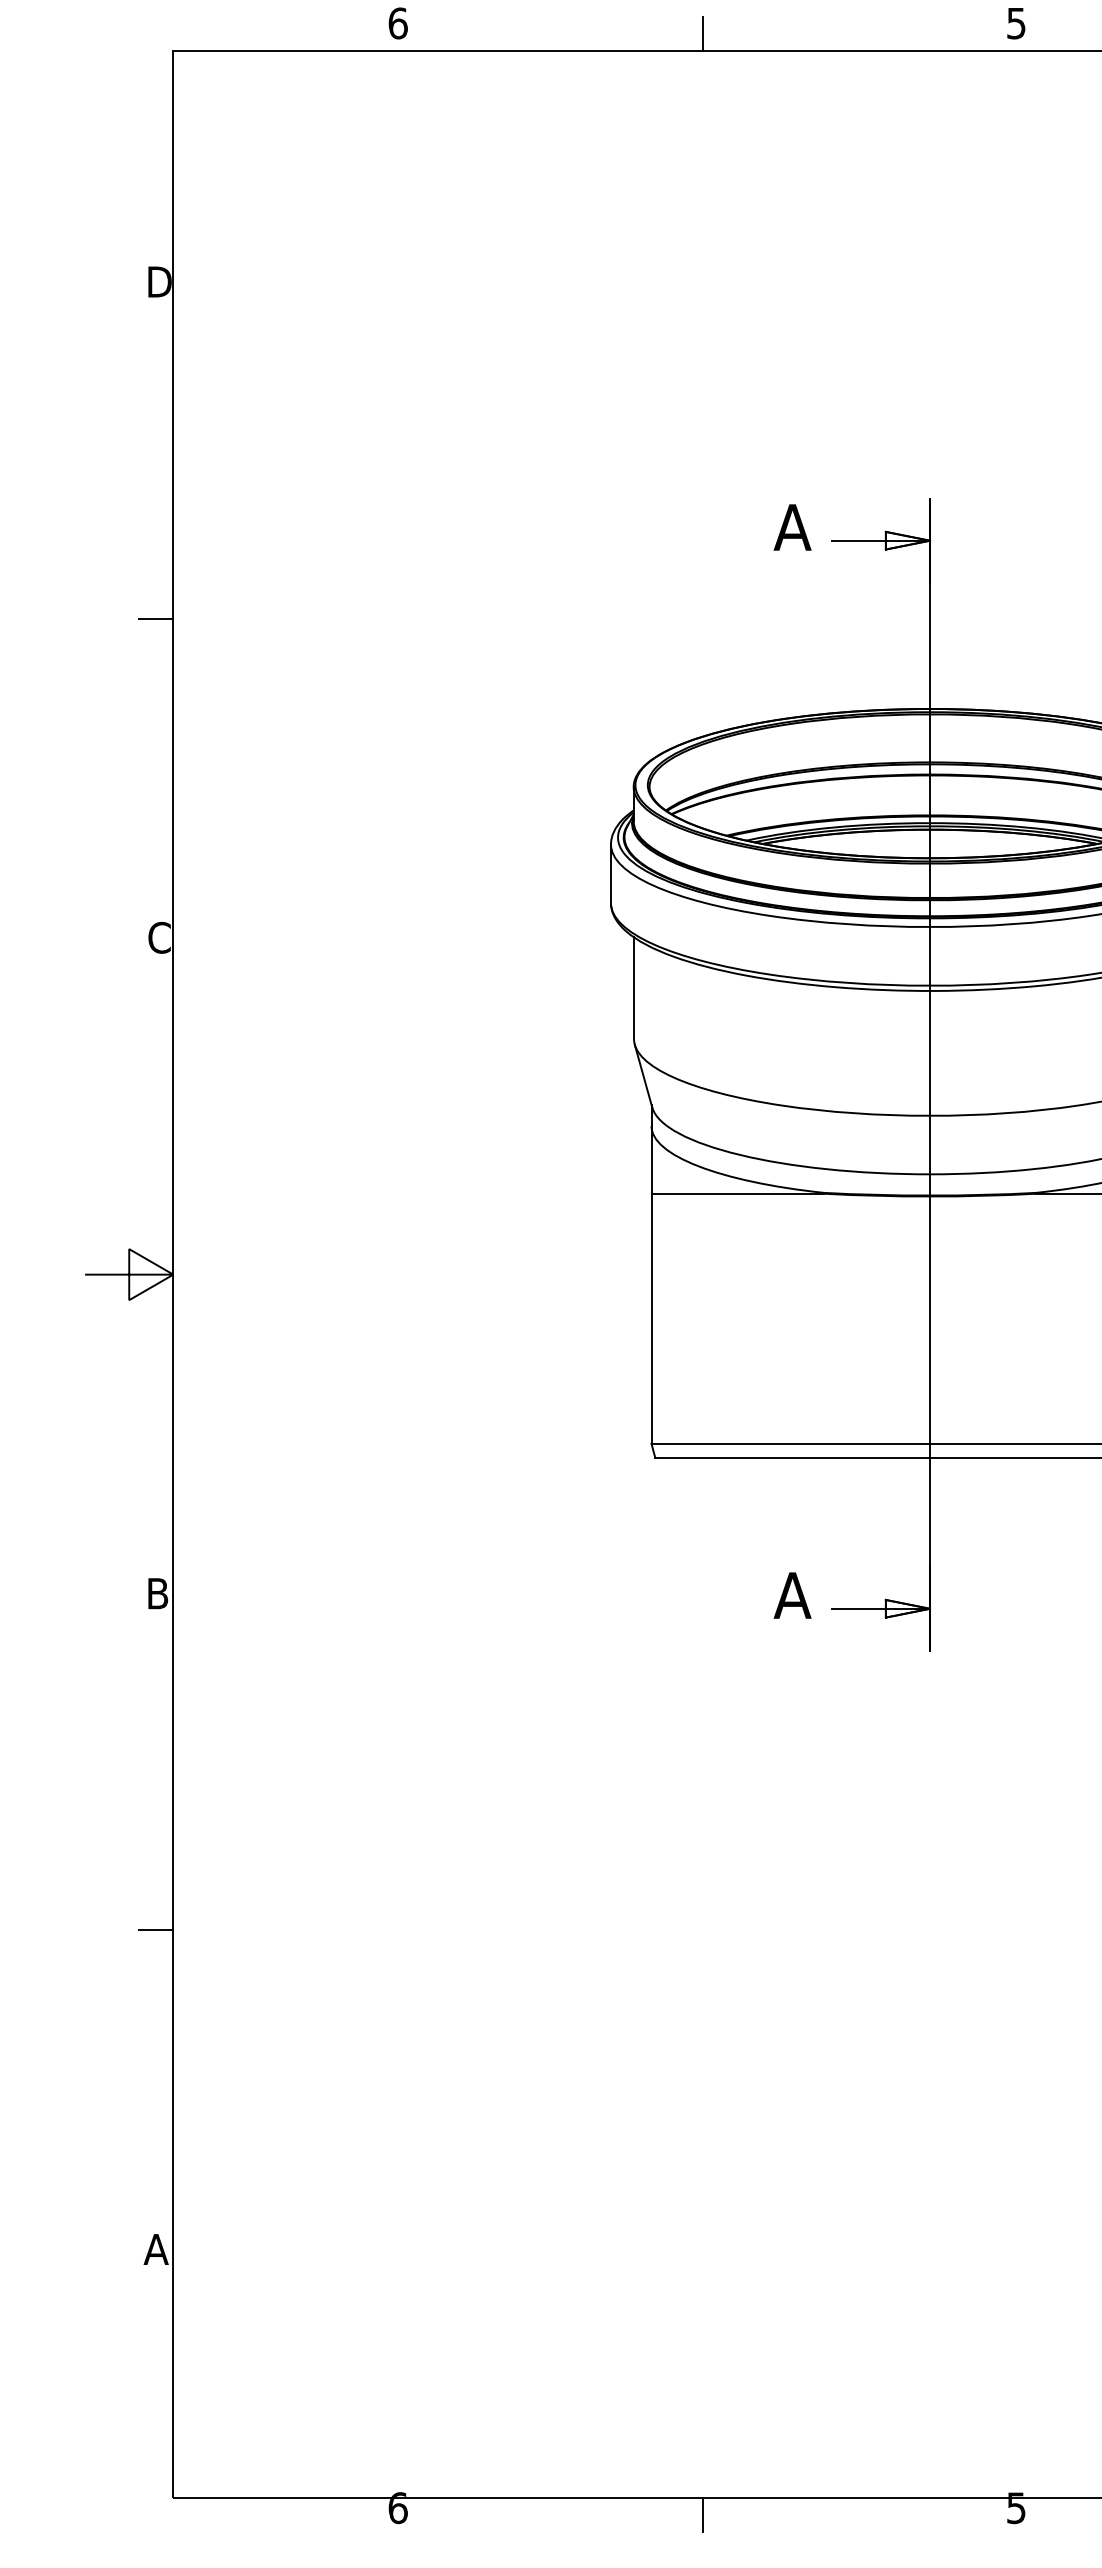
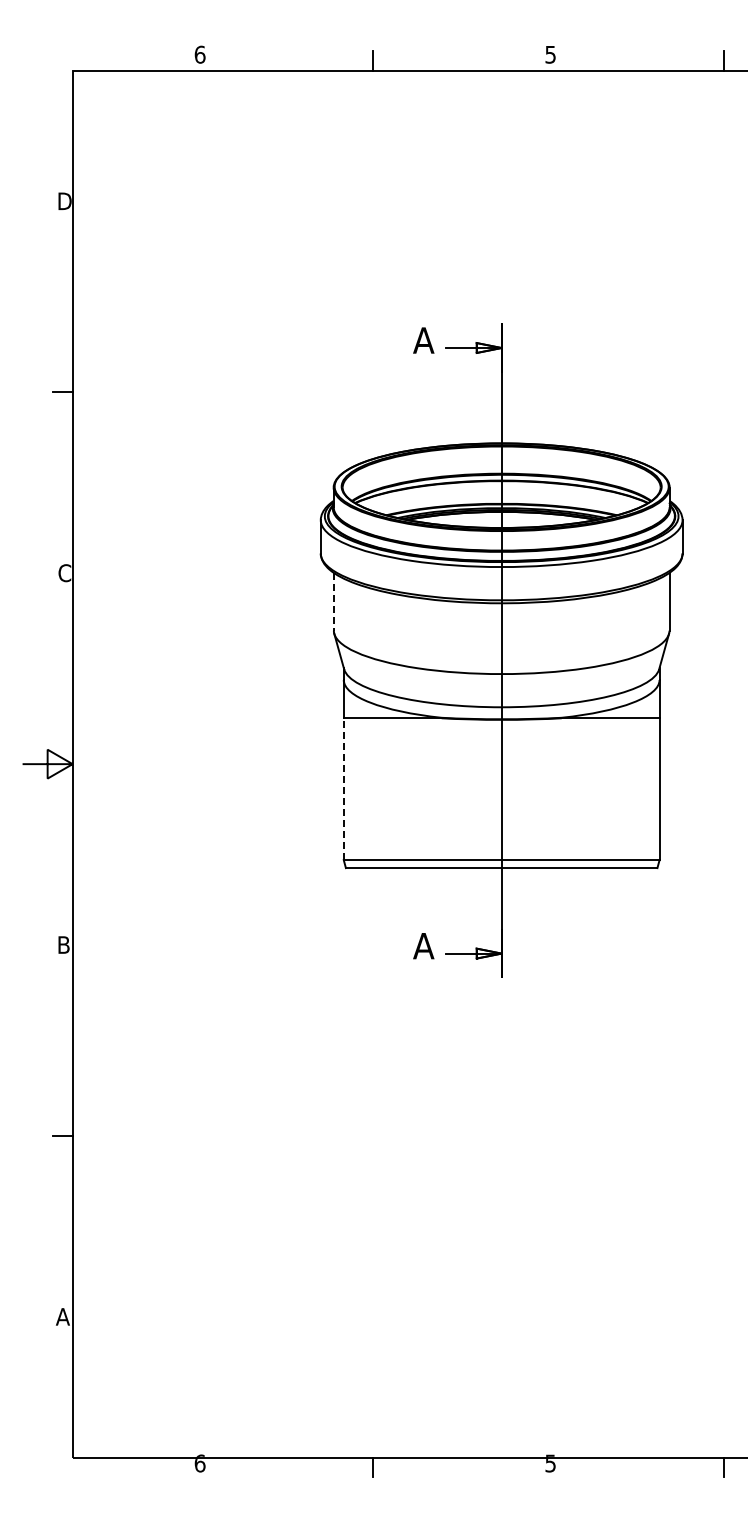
line: (633, 987) -> (333, 601), solid -> dashed
line: (651, 1319) -> (343, 789), solid -> dashed

